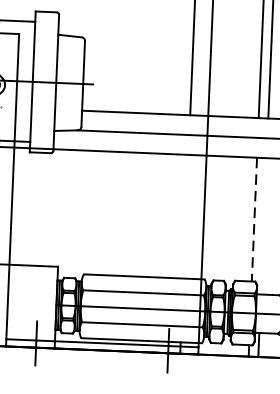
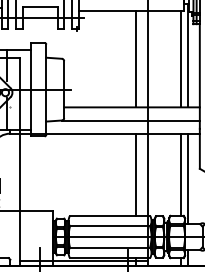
line: (185, 216) -> (135, 174), added
line: (254, 220) -> (181, 175), dashed -> solid
line: (263, 225) -> (187, 178), added

